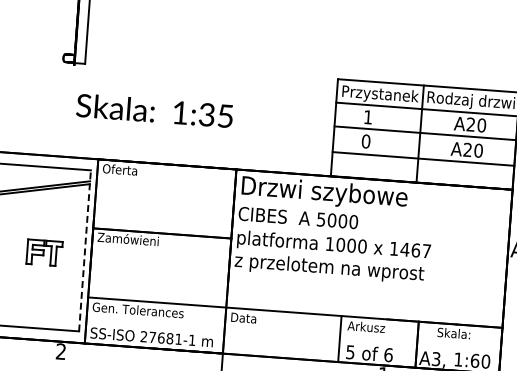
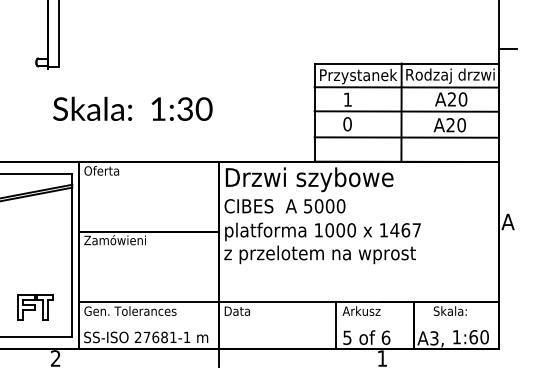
text: (225, 115) -> (203, 108), 1:35 -> 1:30
line: (85, 251) -> (72, 255), dashed -> solid
part: (44, 253) -> (35, 307), moved

